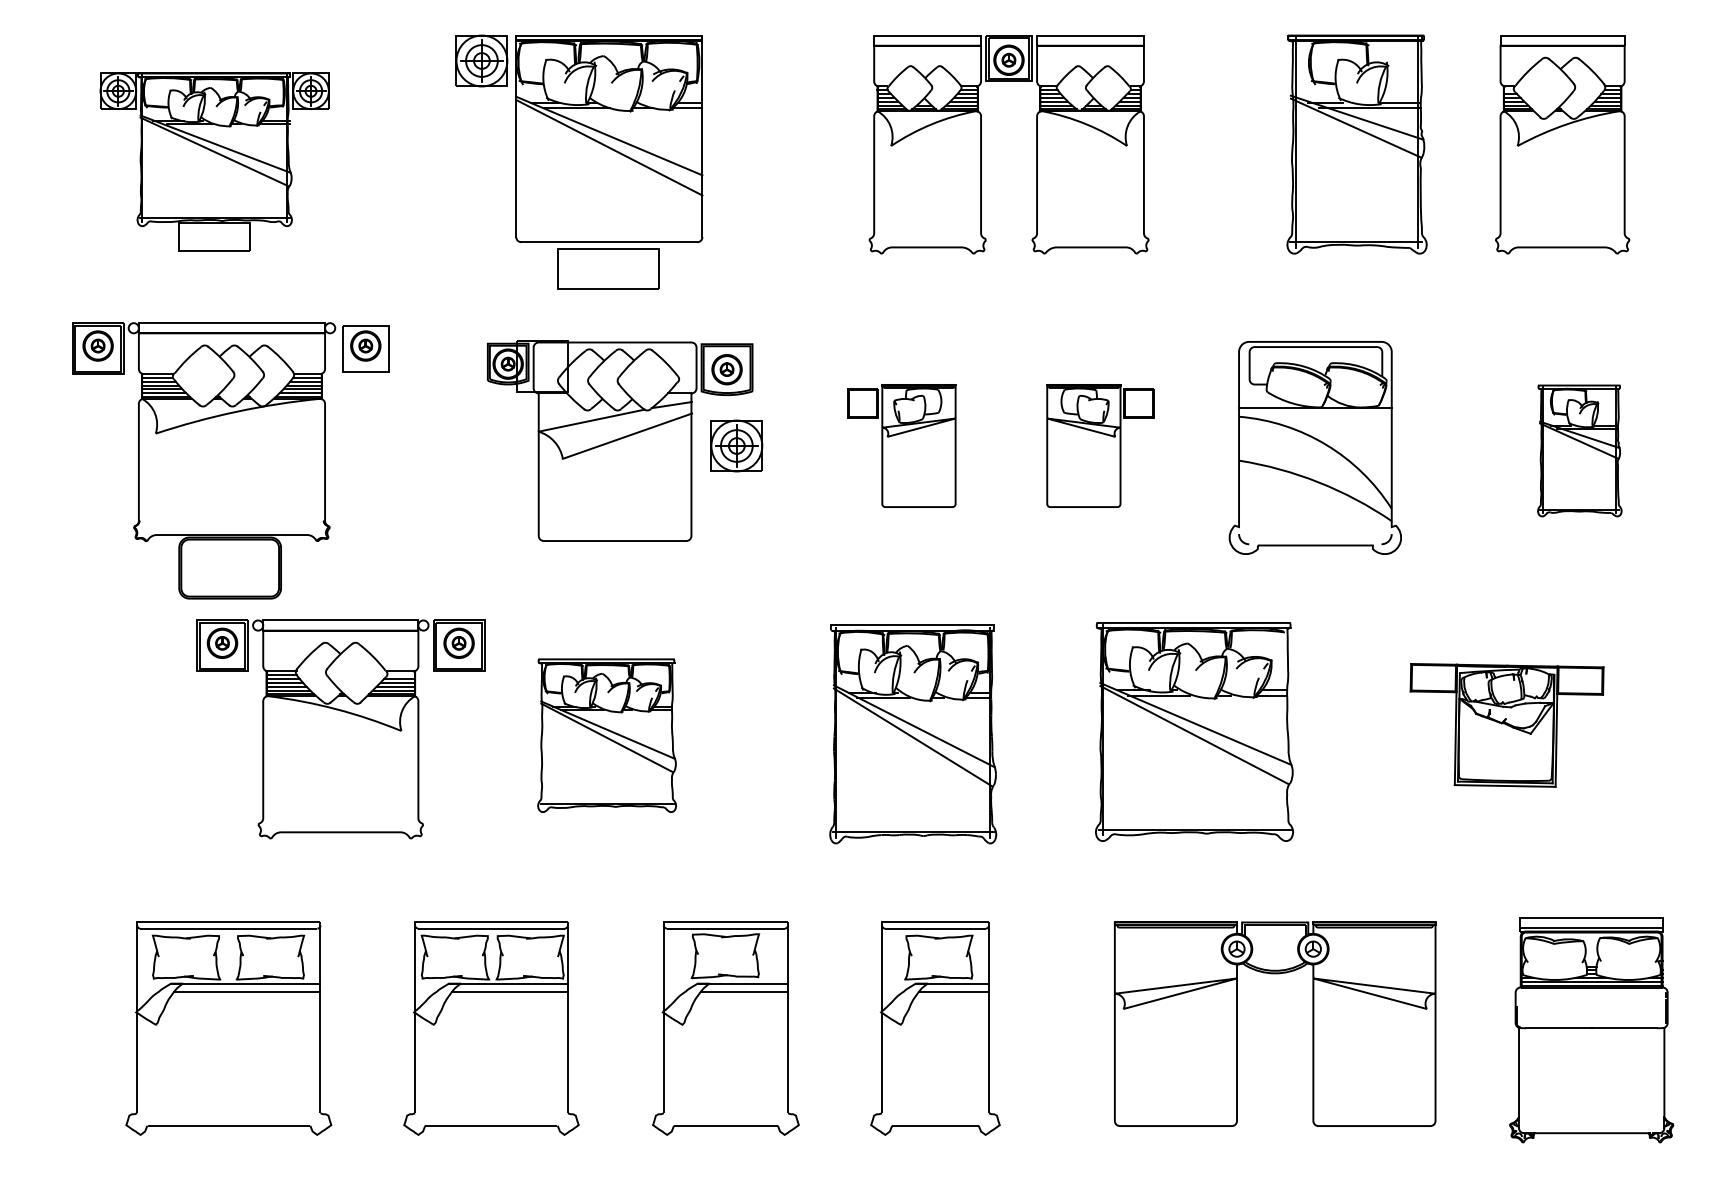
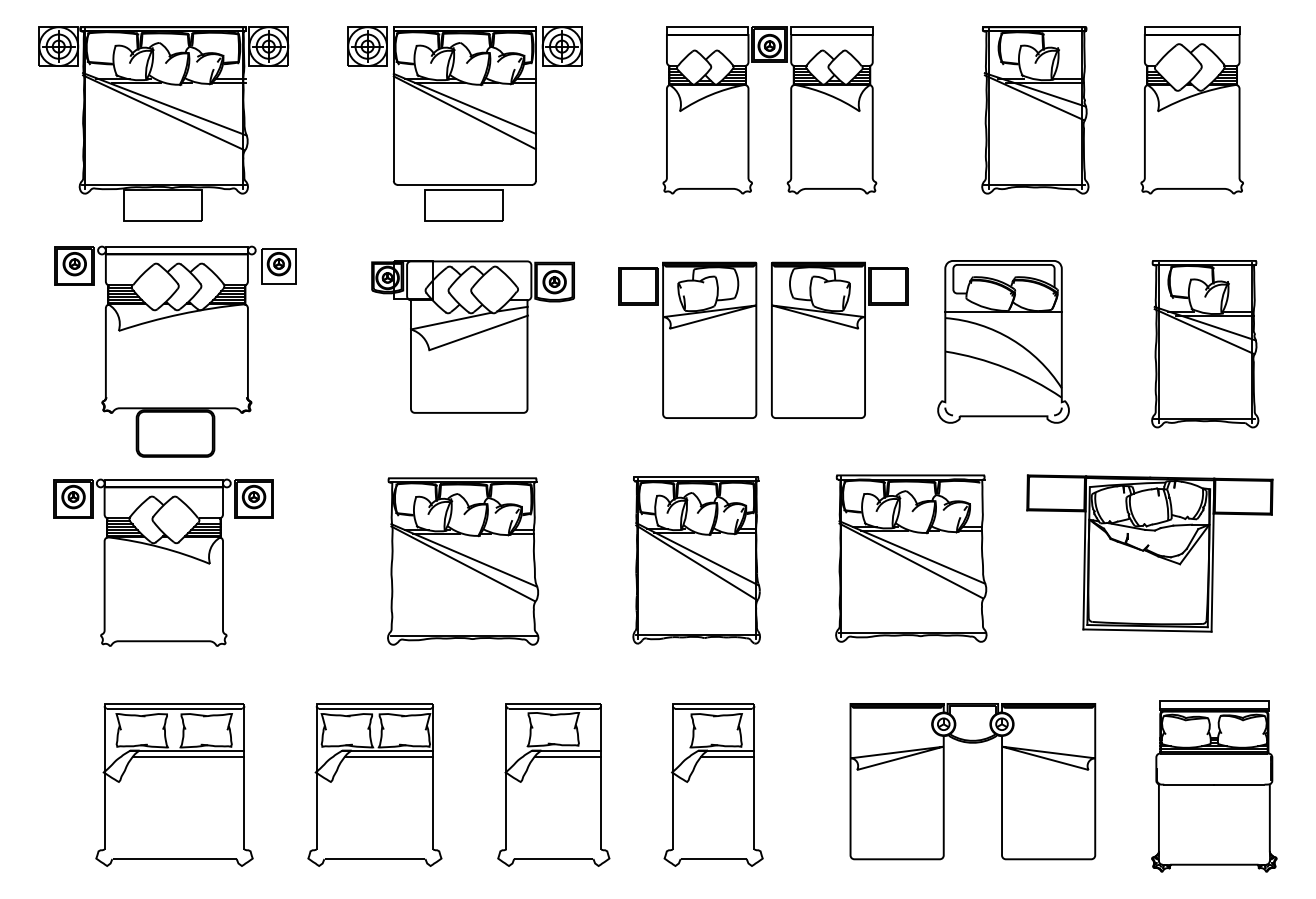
part: (214, 161) -> (163, 123), size x1.43
part: (736, 445) -> (561, 46), moved
part: (901, 445) -> (687, 340), size x1.67
part: (1100, 445) -> (839, 340), size x1.67
part: (1579, 450) -> (1205, 343), size x1.67
part: (1506, 725) -> (1149, 553), size x1.67
part: (340, 729) -> (163, 562), moved
part: (606, 735) -> (462, 561), size x1.43

